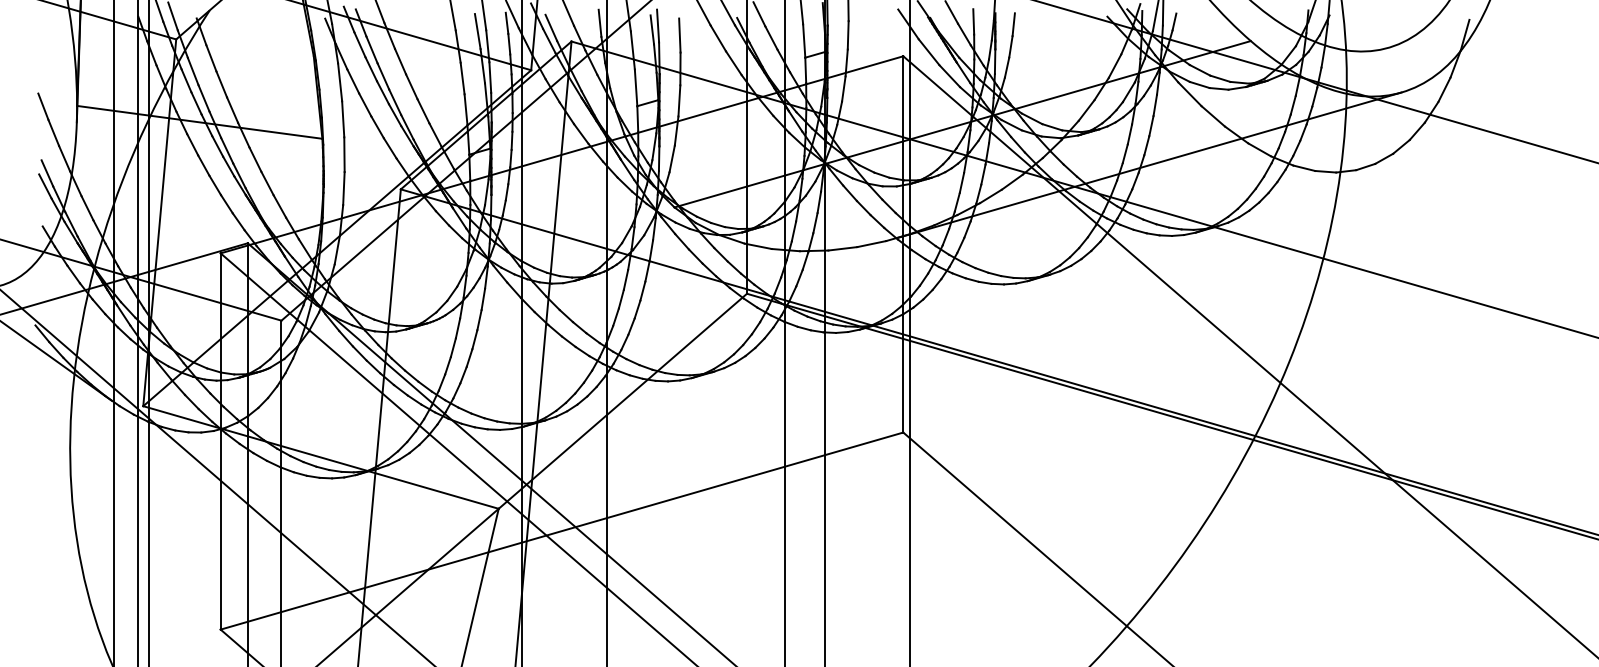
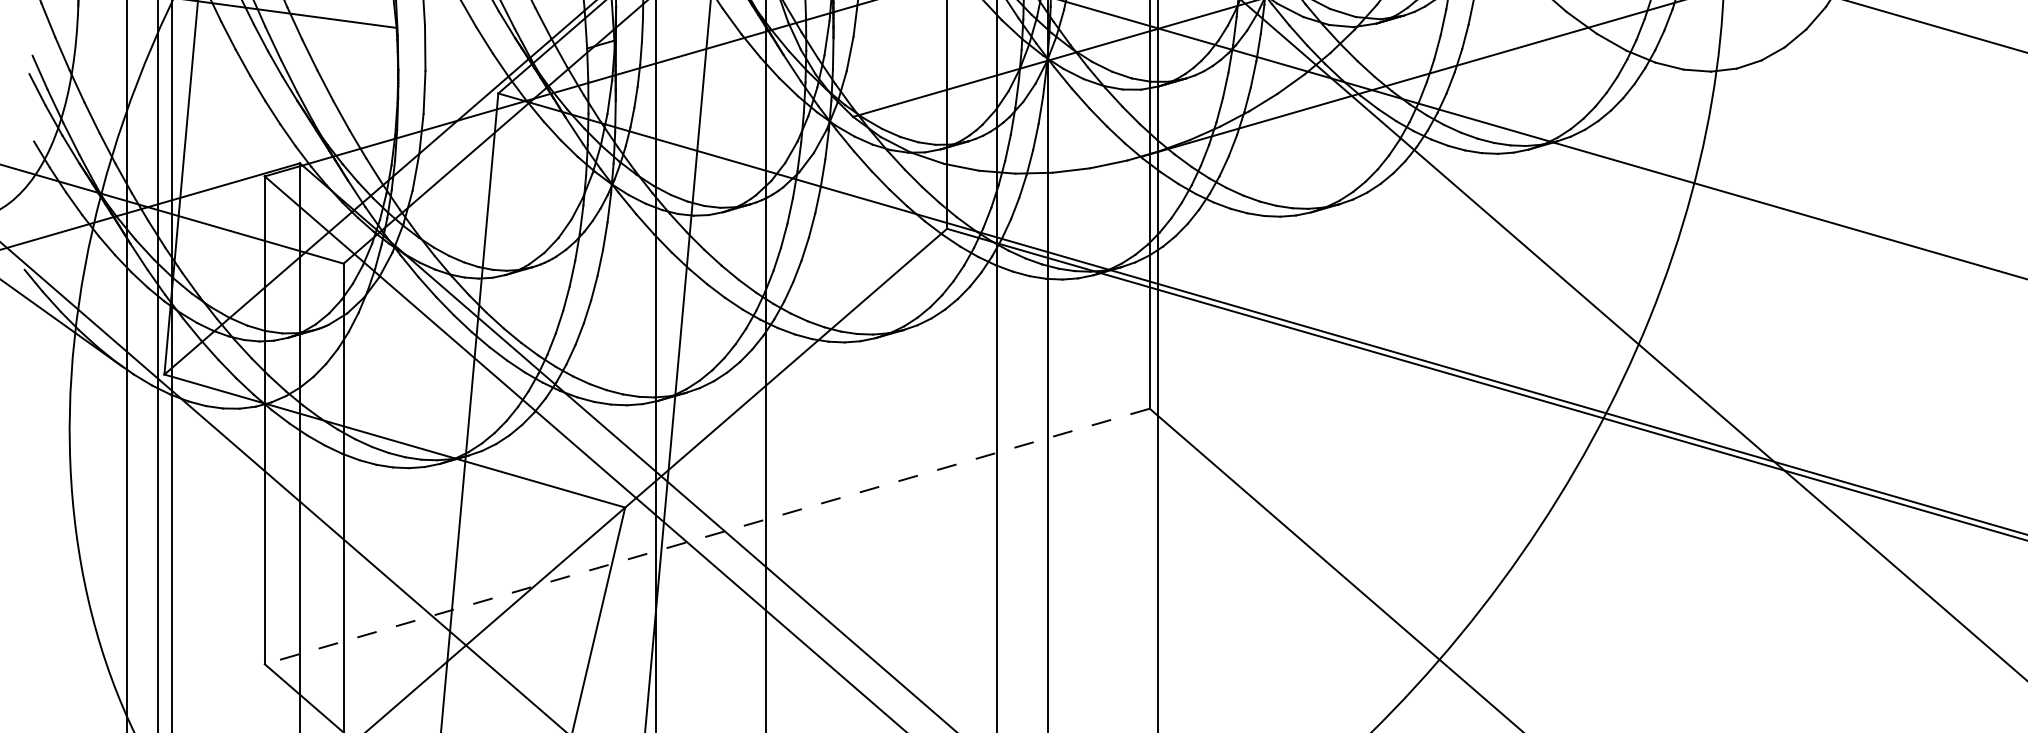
line: (561, 531) -> (706, 537), solid -> dashed

